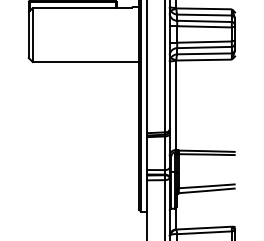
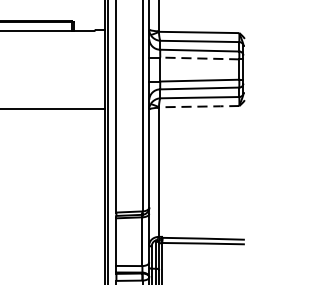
line: (204, 26) -> (199, 58), solid -> dashed
line: (204, 60) -> (199, 107), solid -> dashed

